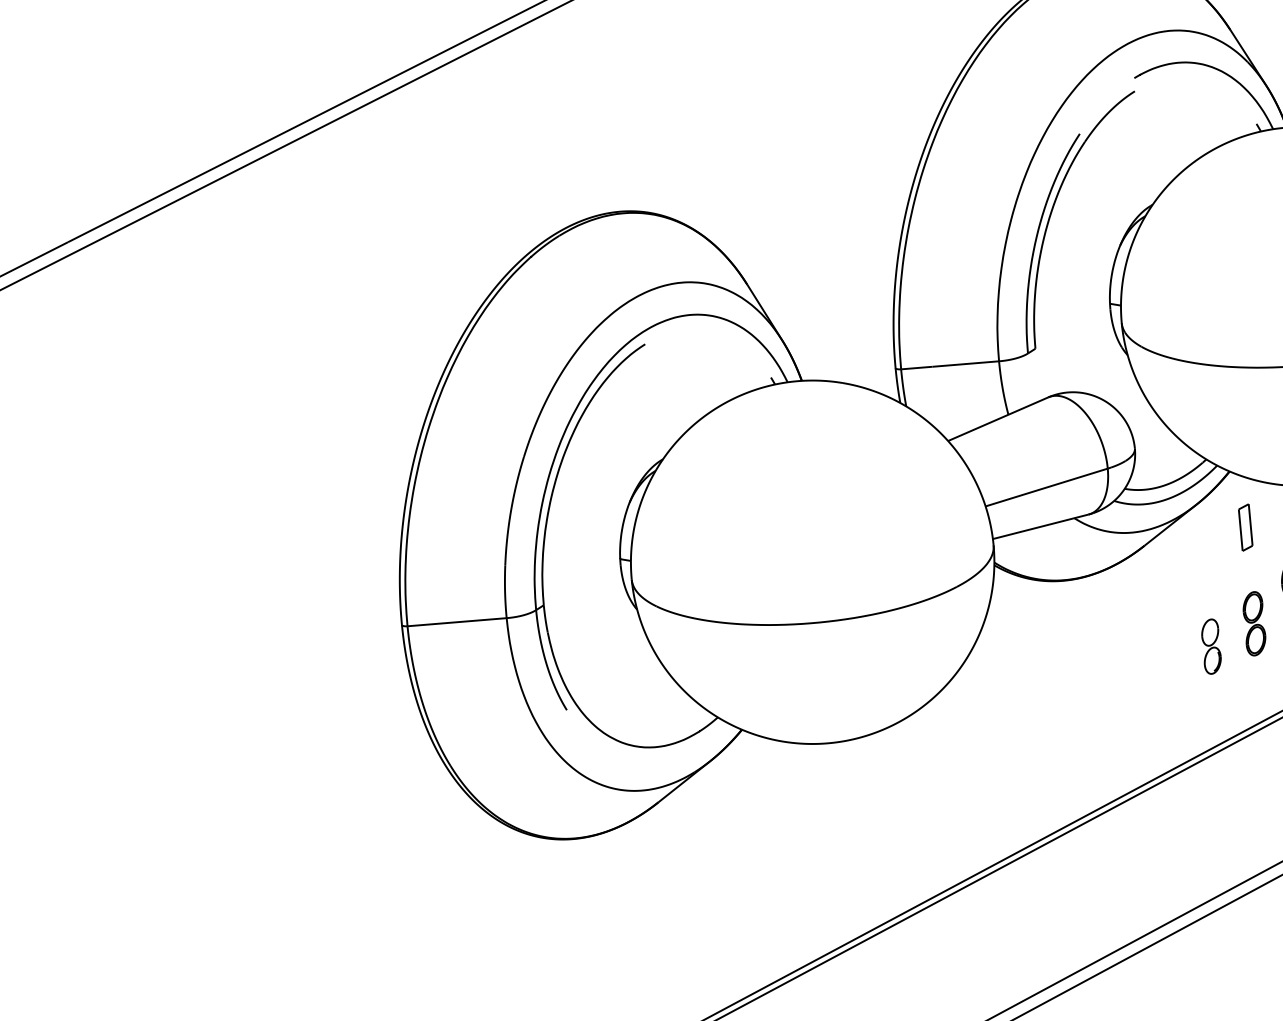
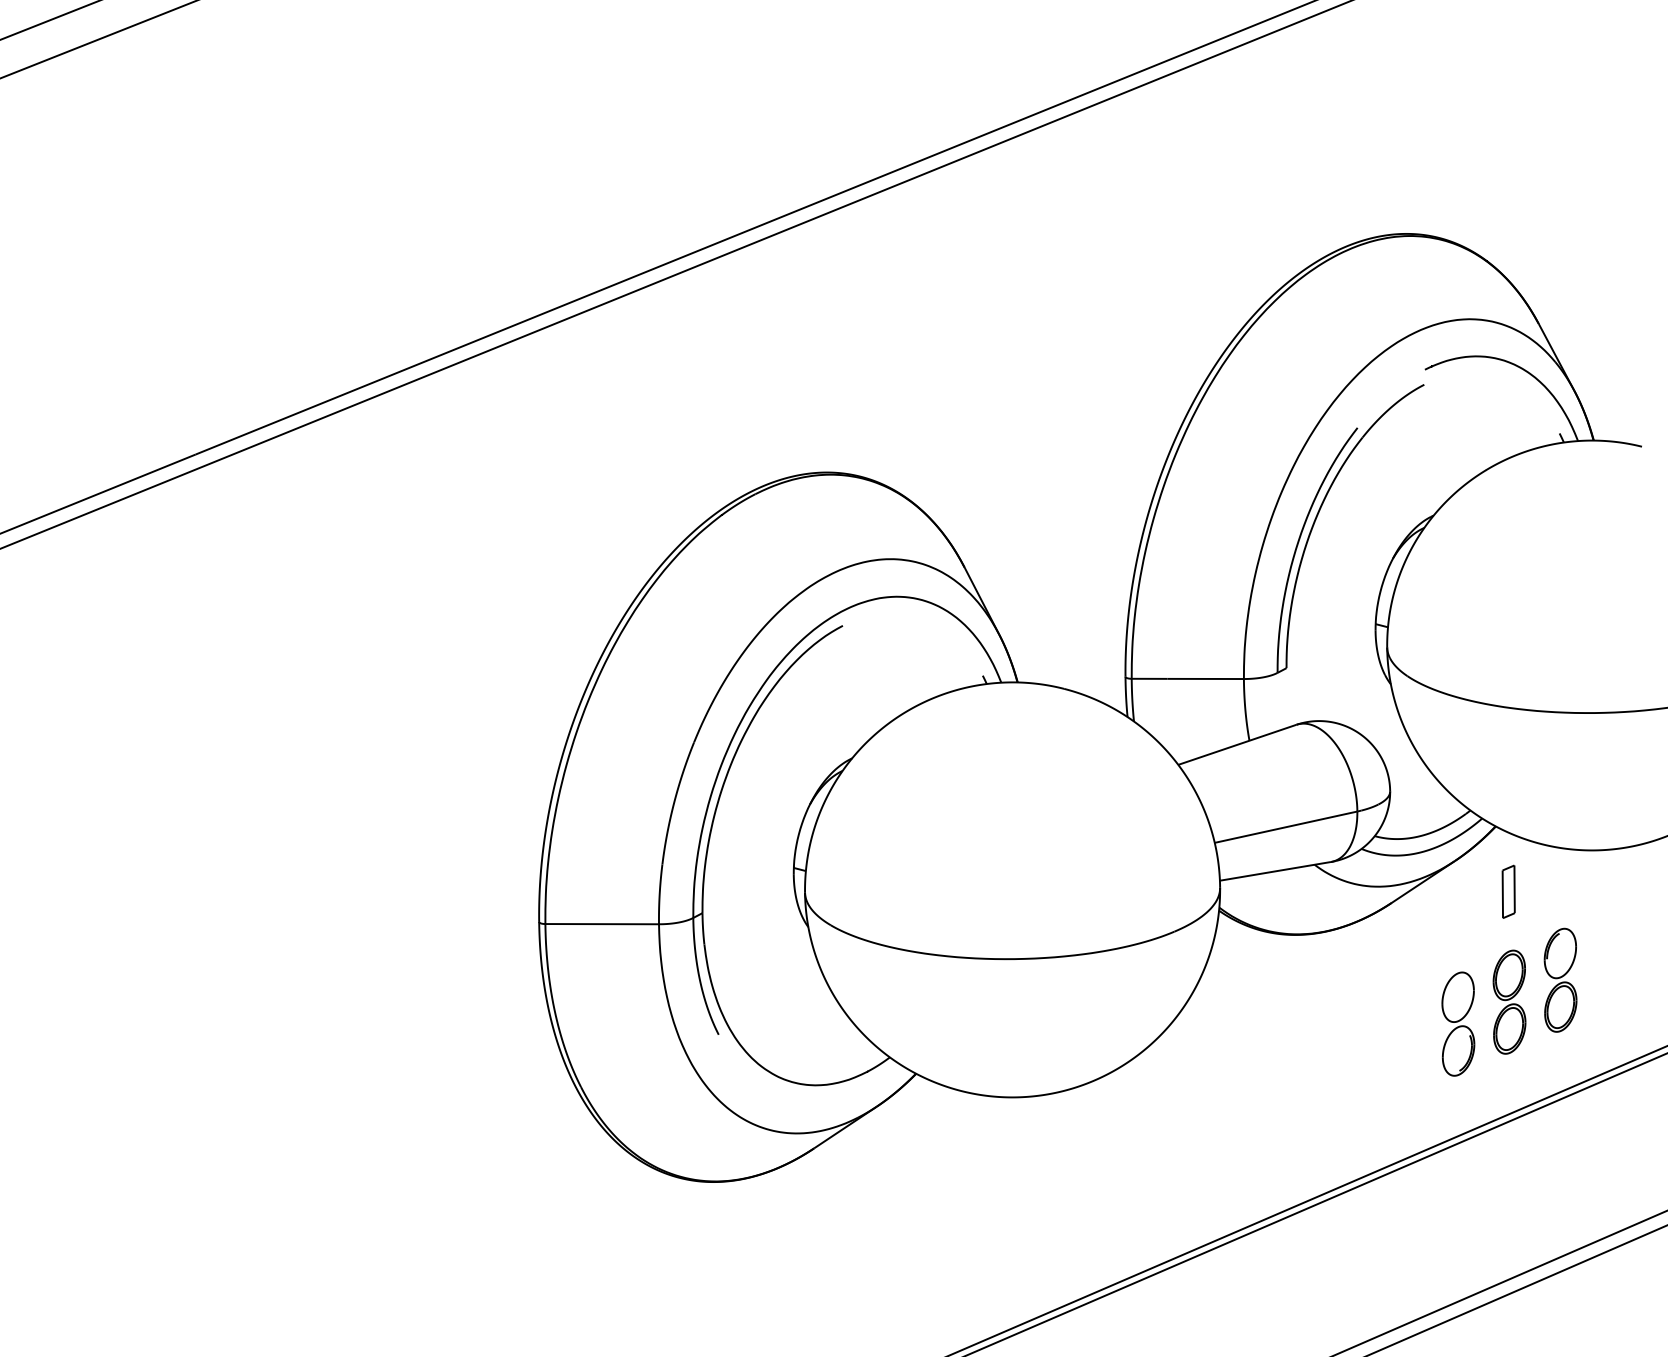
part: (1254, 623) -> (1509, 1001), size x1.43
part: (1211, 646) -> (1458, 1023), size x1.67

